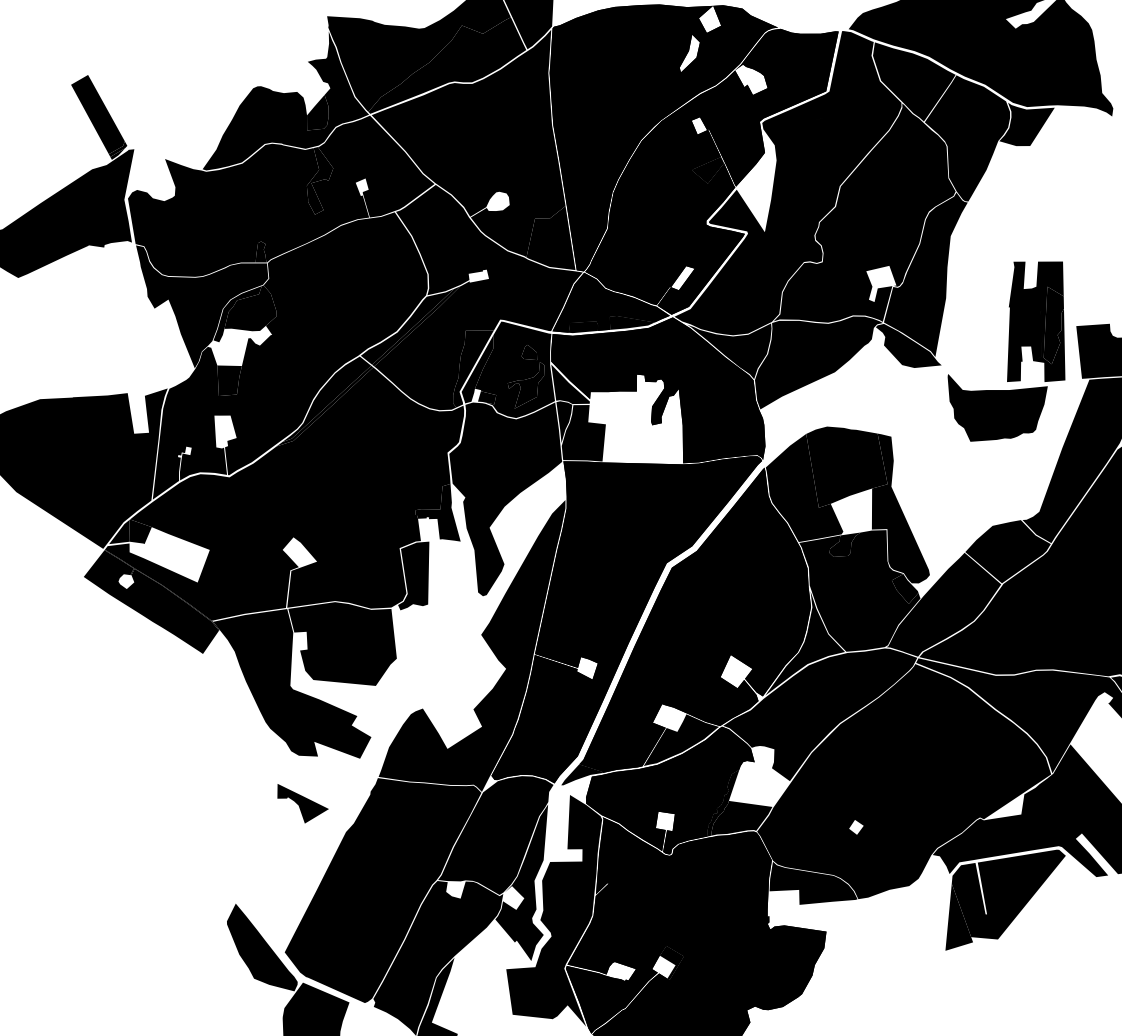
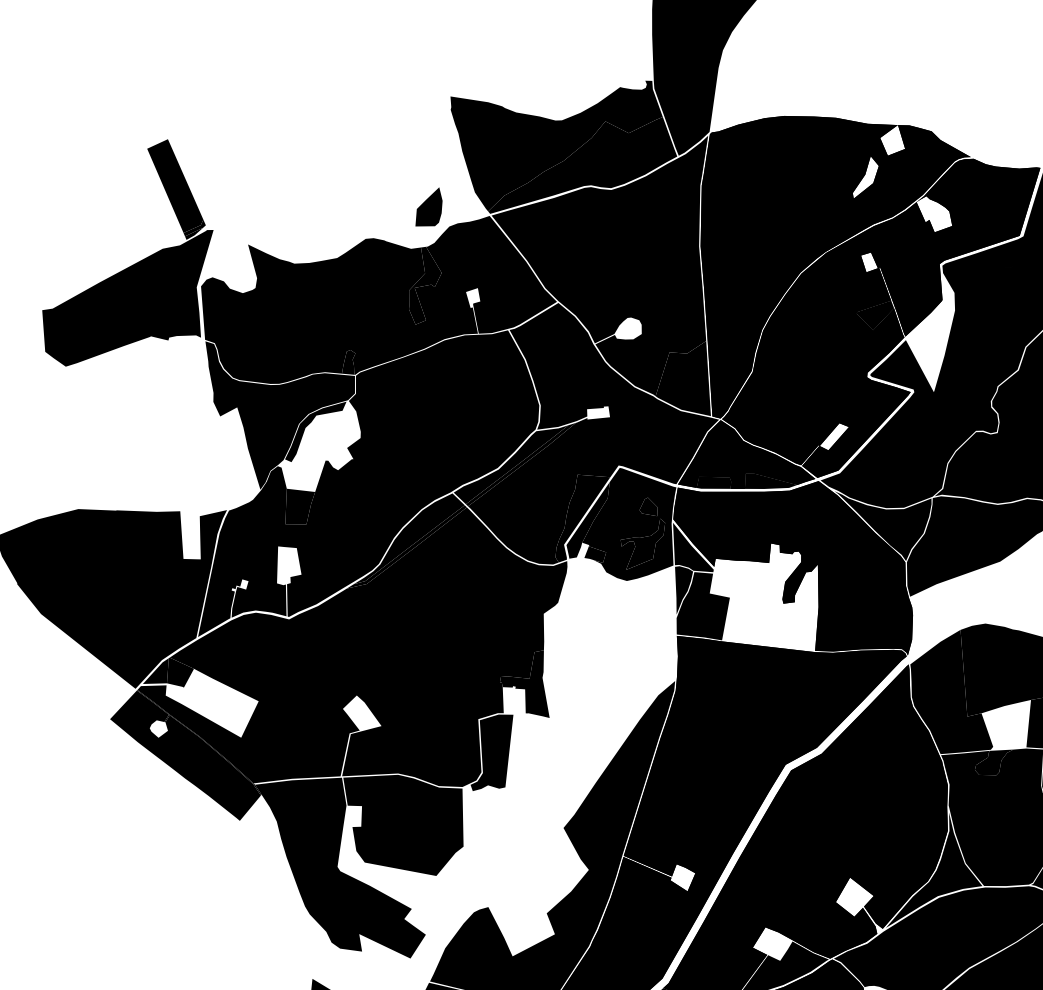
fill: (285, 100) -> (393, 189), removed
fill: (250, 308) -> (331, 426), removed
fill: (505, 499) -> (605, 674), removed

